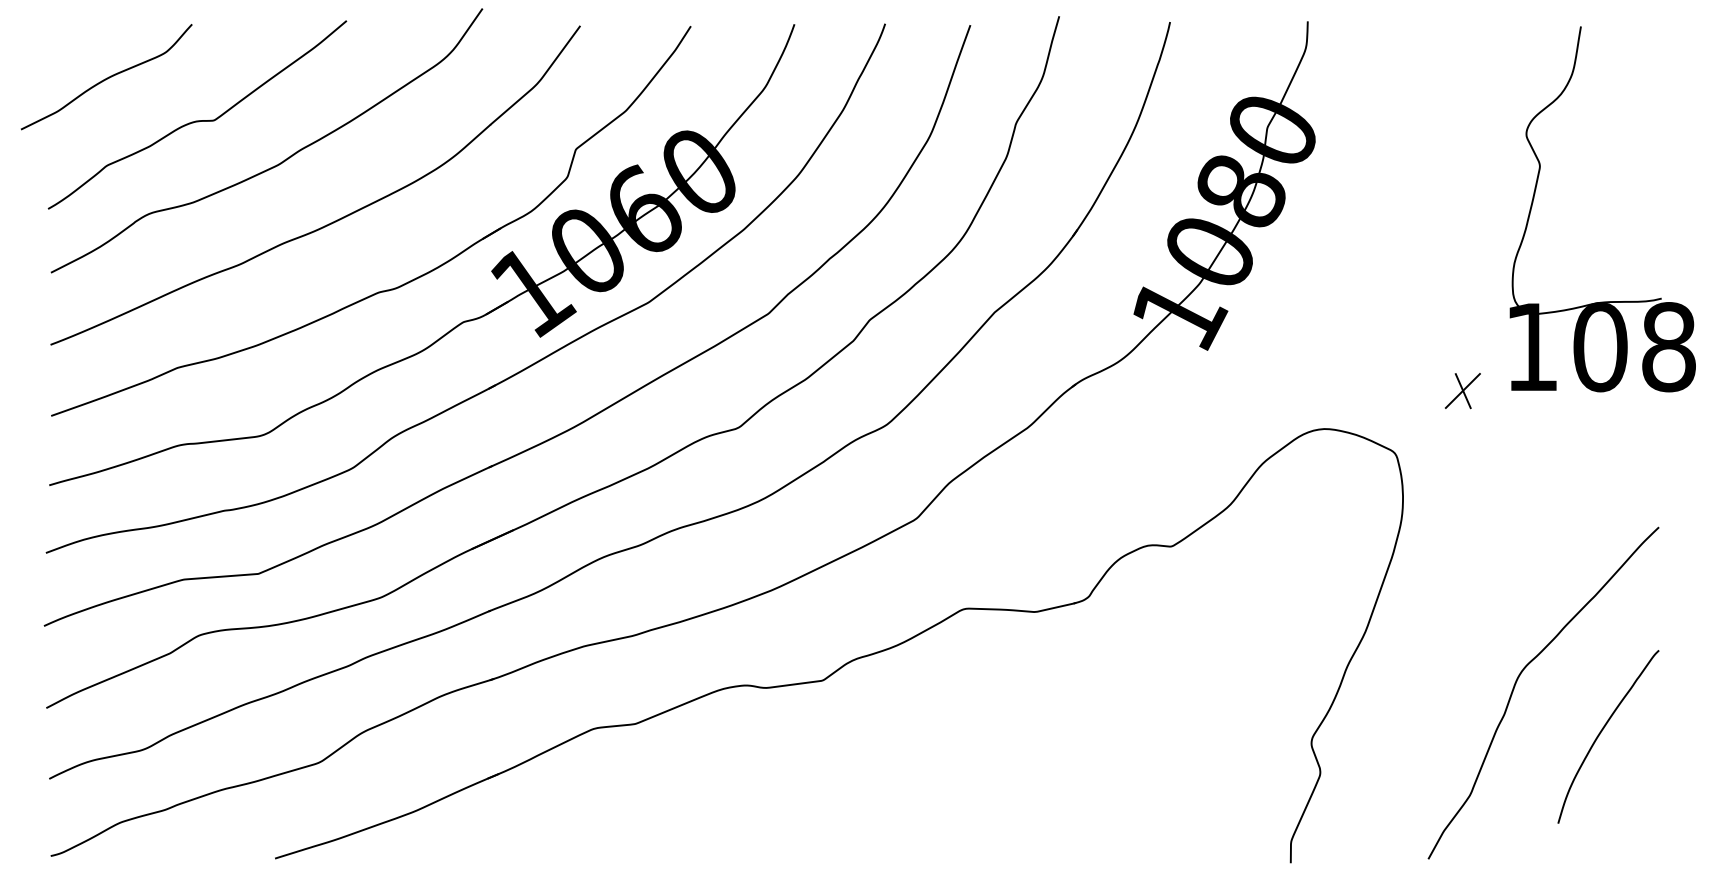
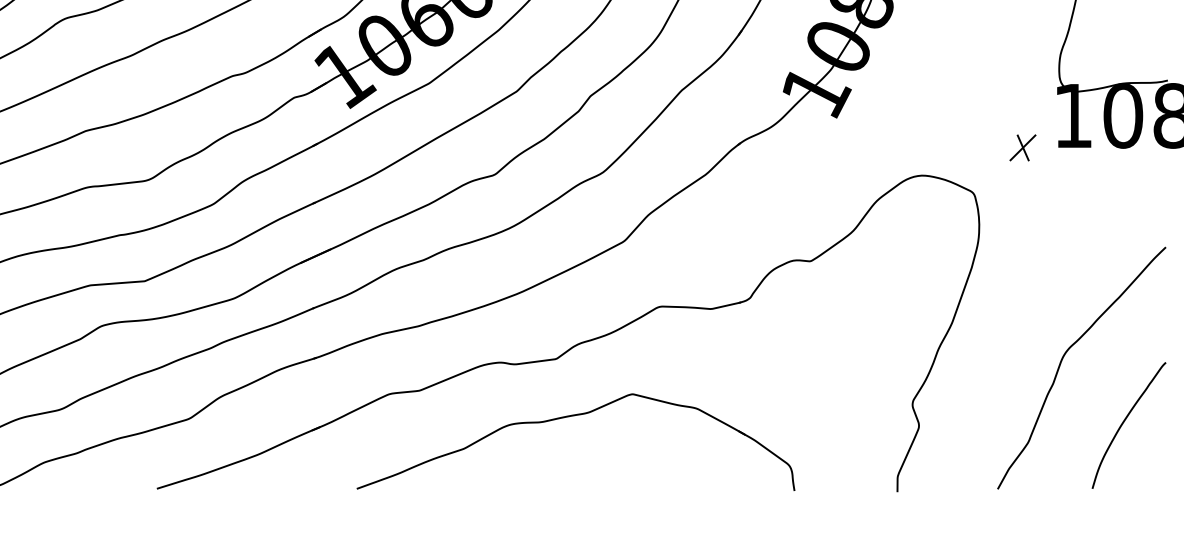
curve: (1602, 731) -> (1124, 421), moved
part: (844, 759) -> (572, 416), added

